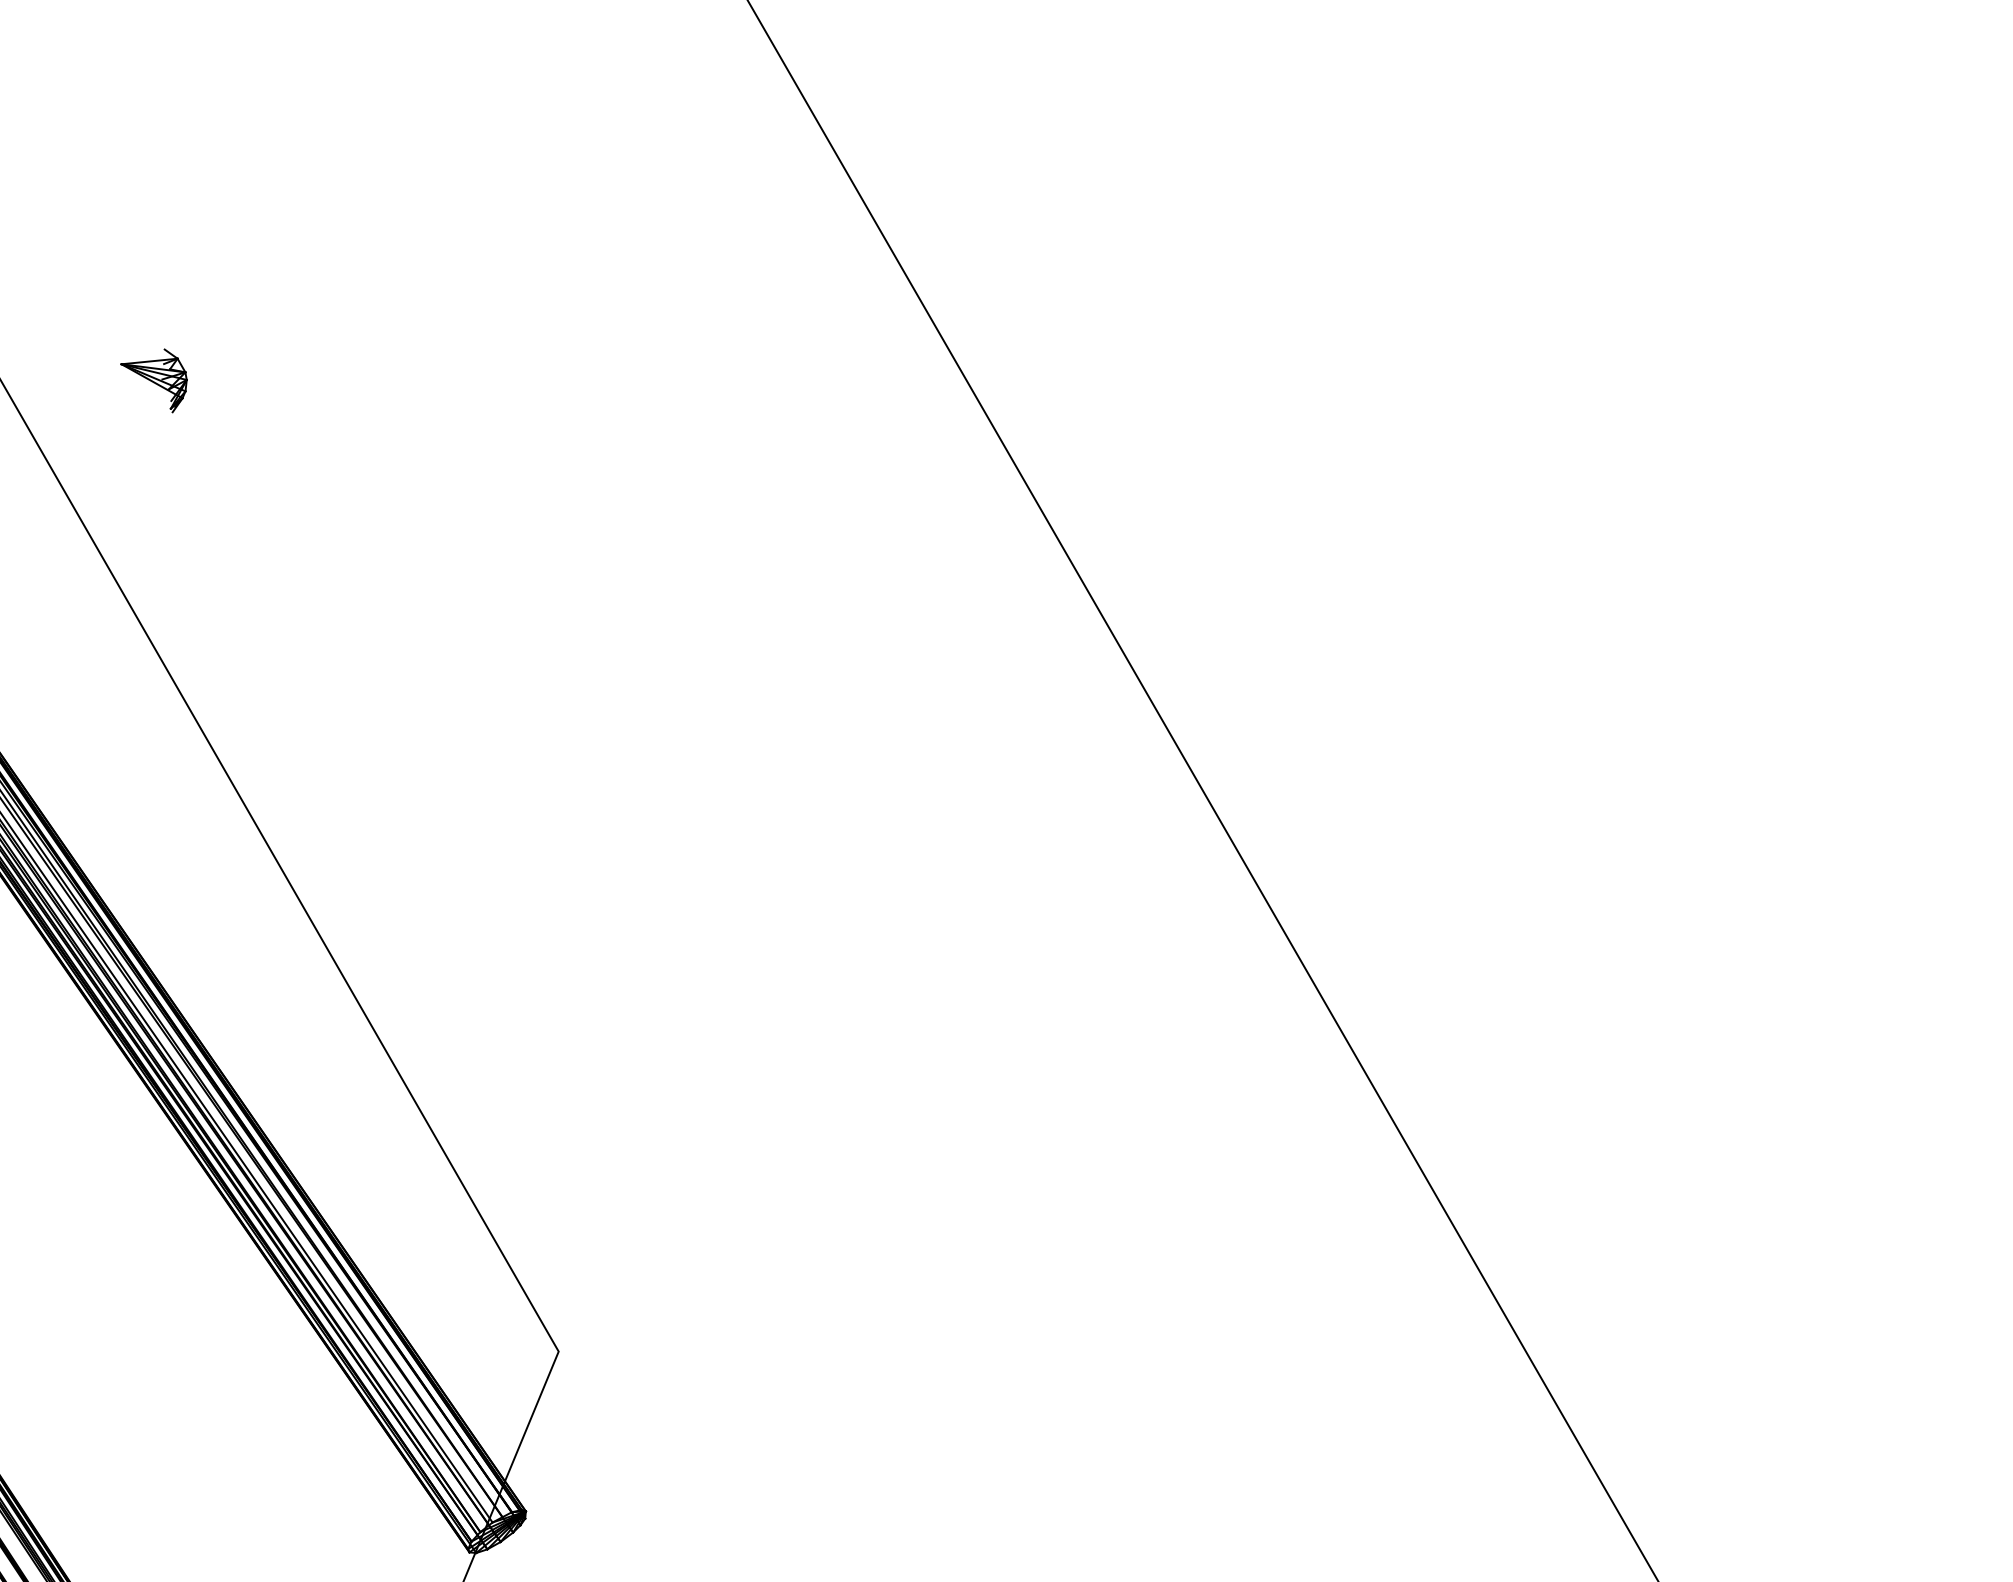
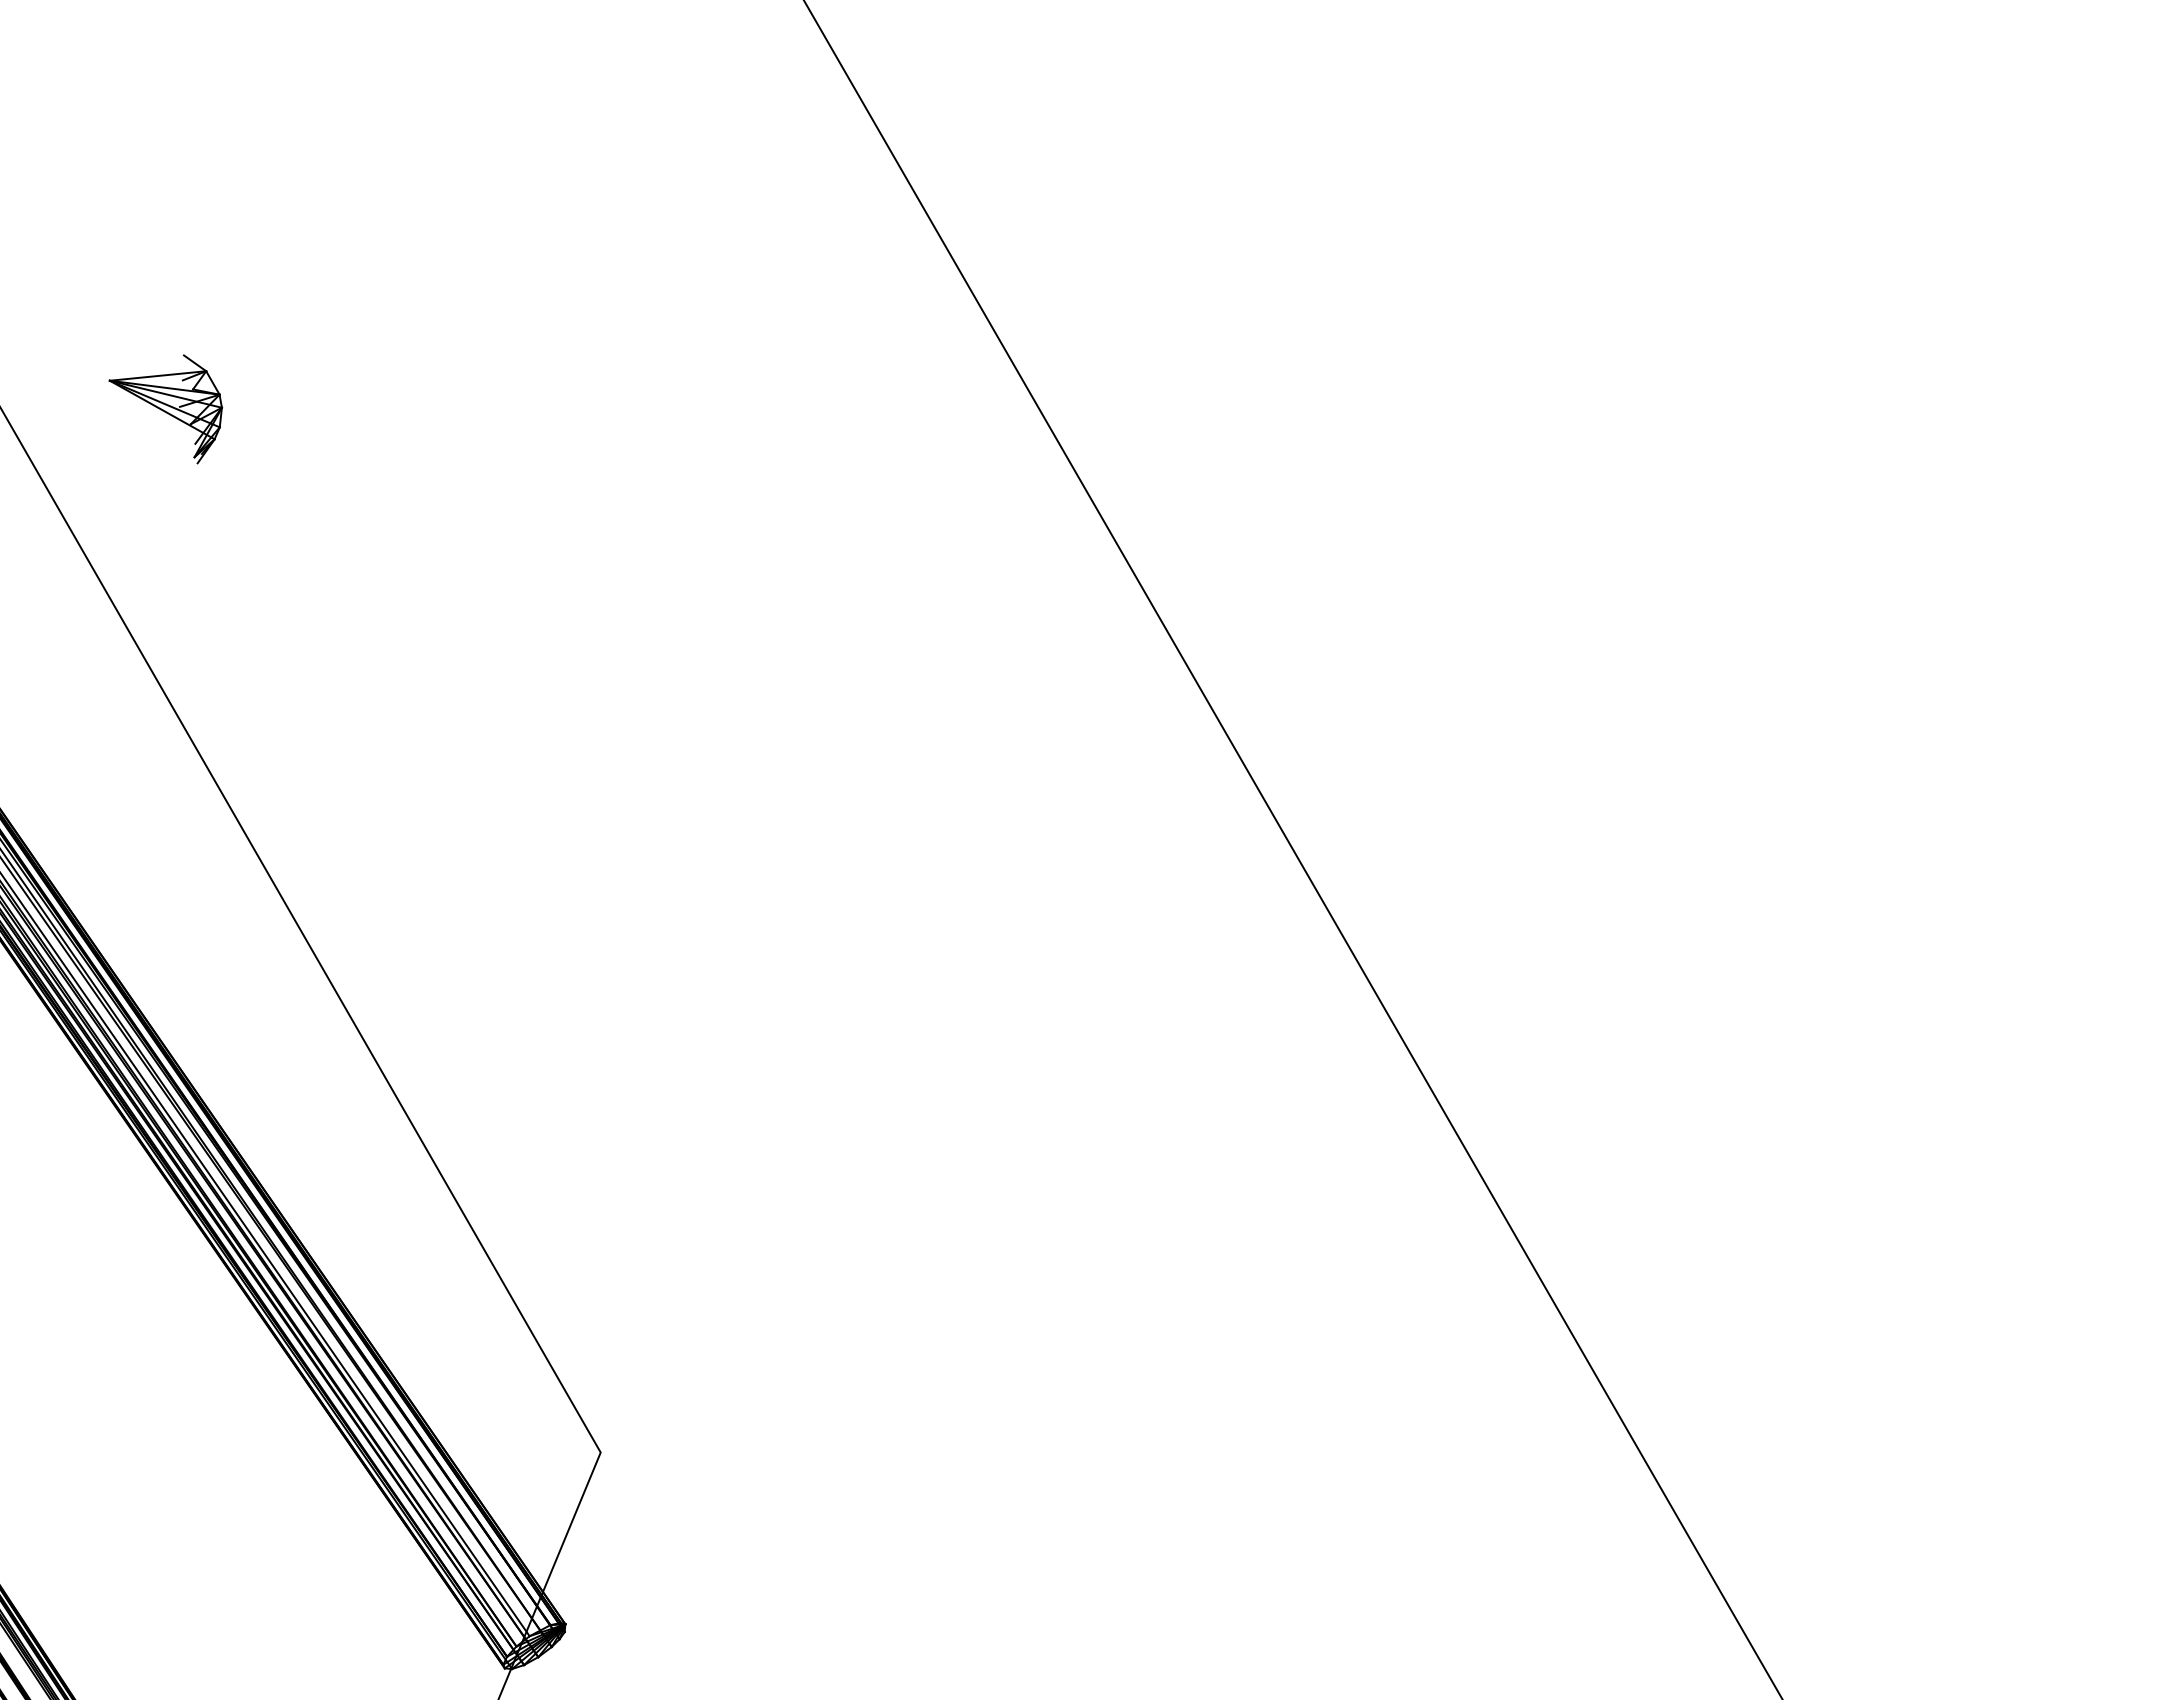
part: (153, 380) -> (165, 408), size x1.6

